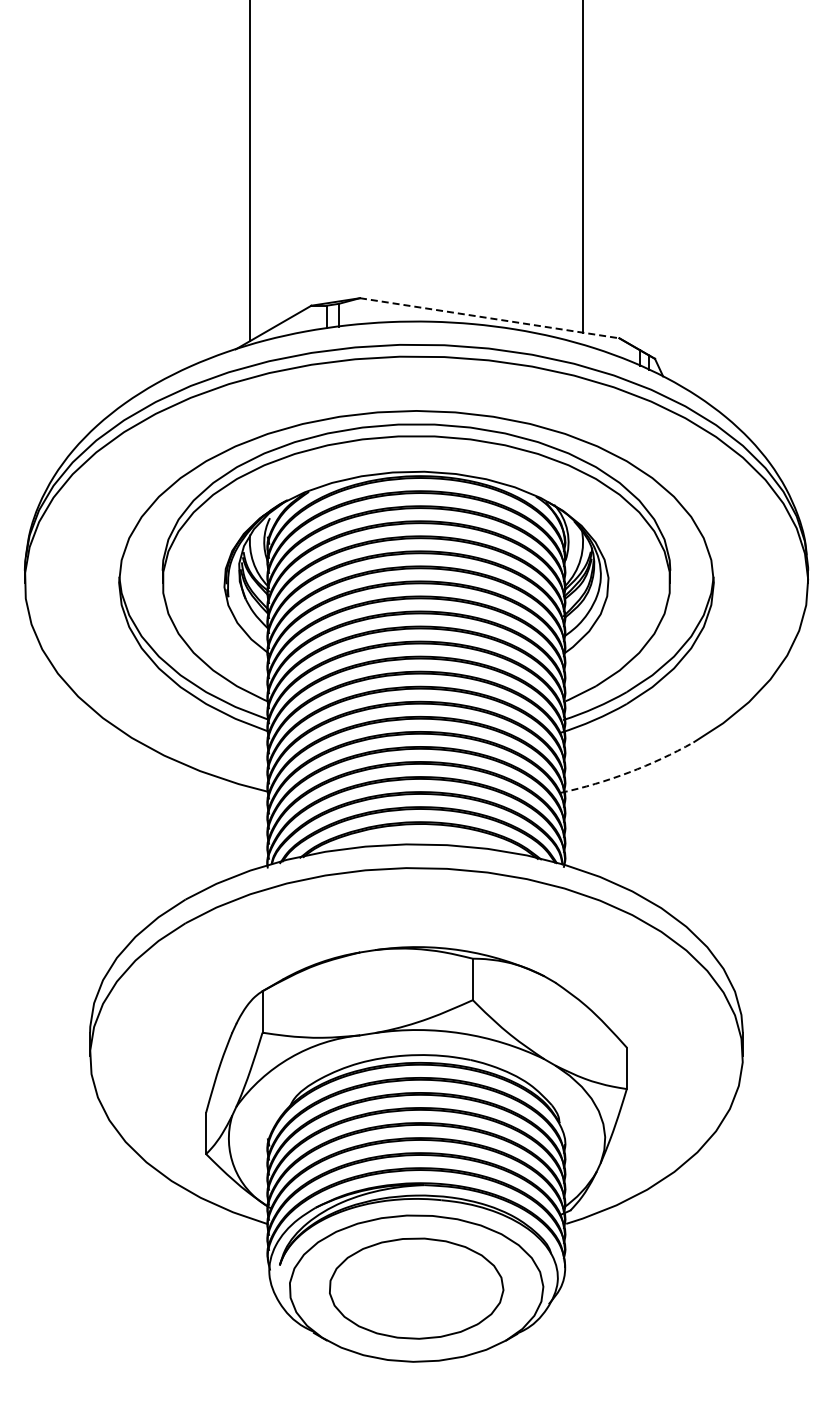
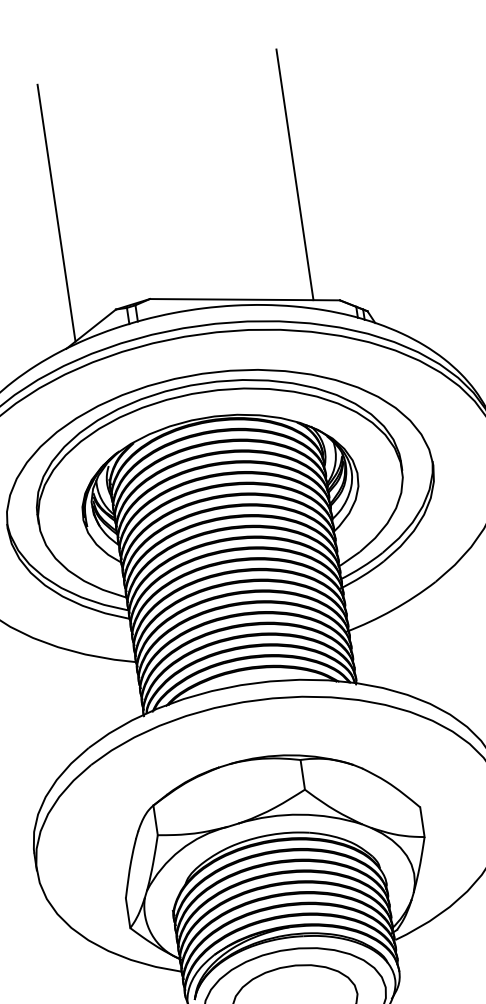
line: (490, 318) -> (245, 299), dashed -> solid
arc: (628, 772) -> (392, 610), dashed -> solid

